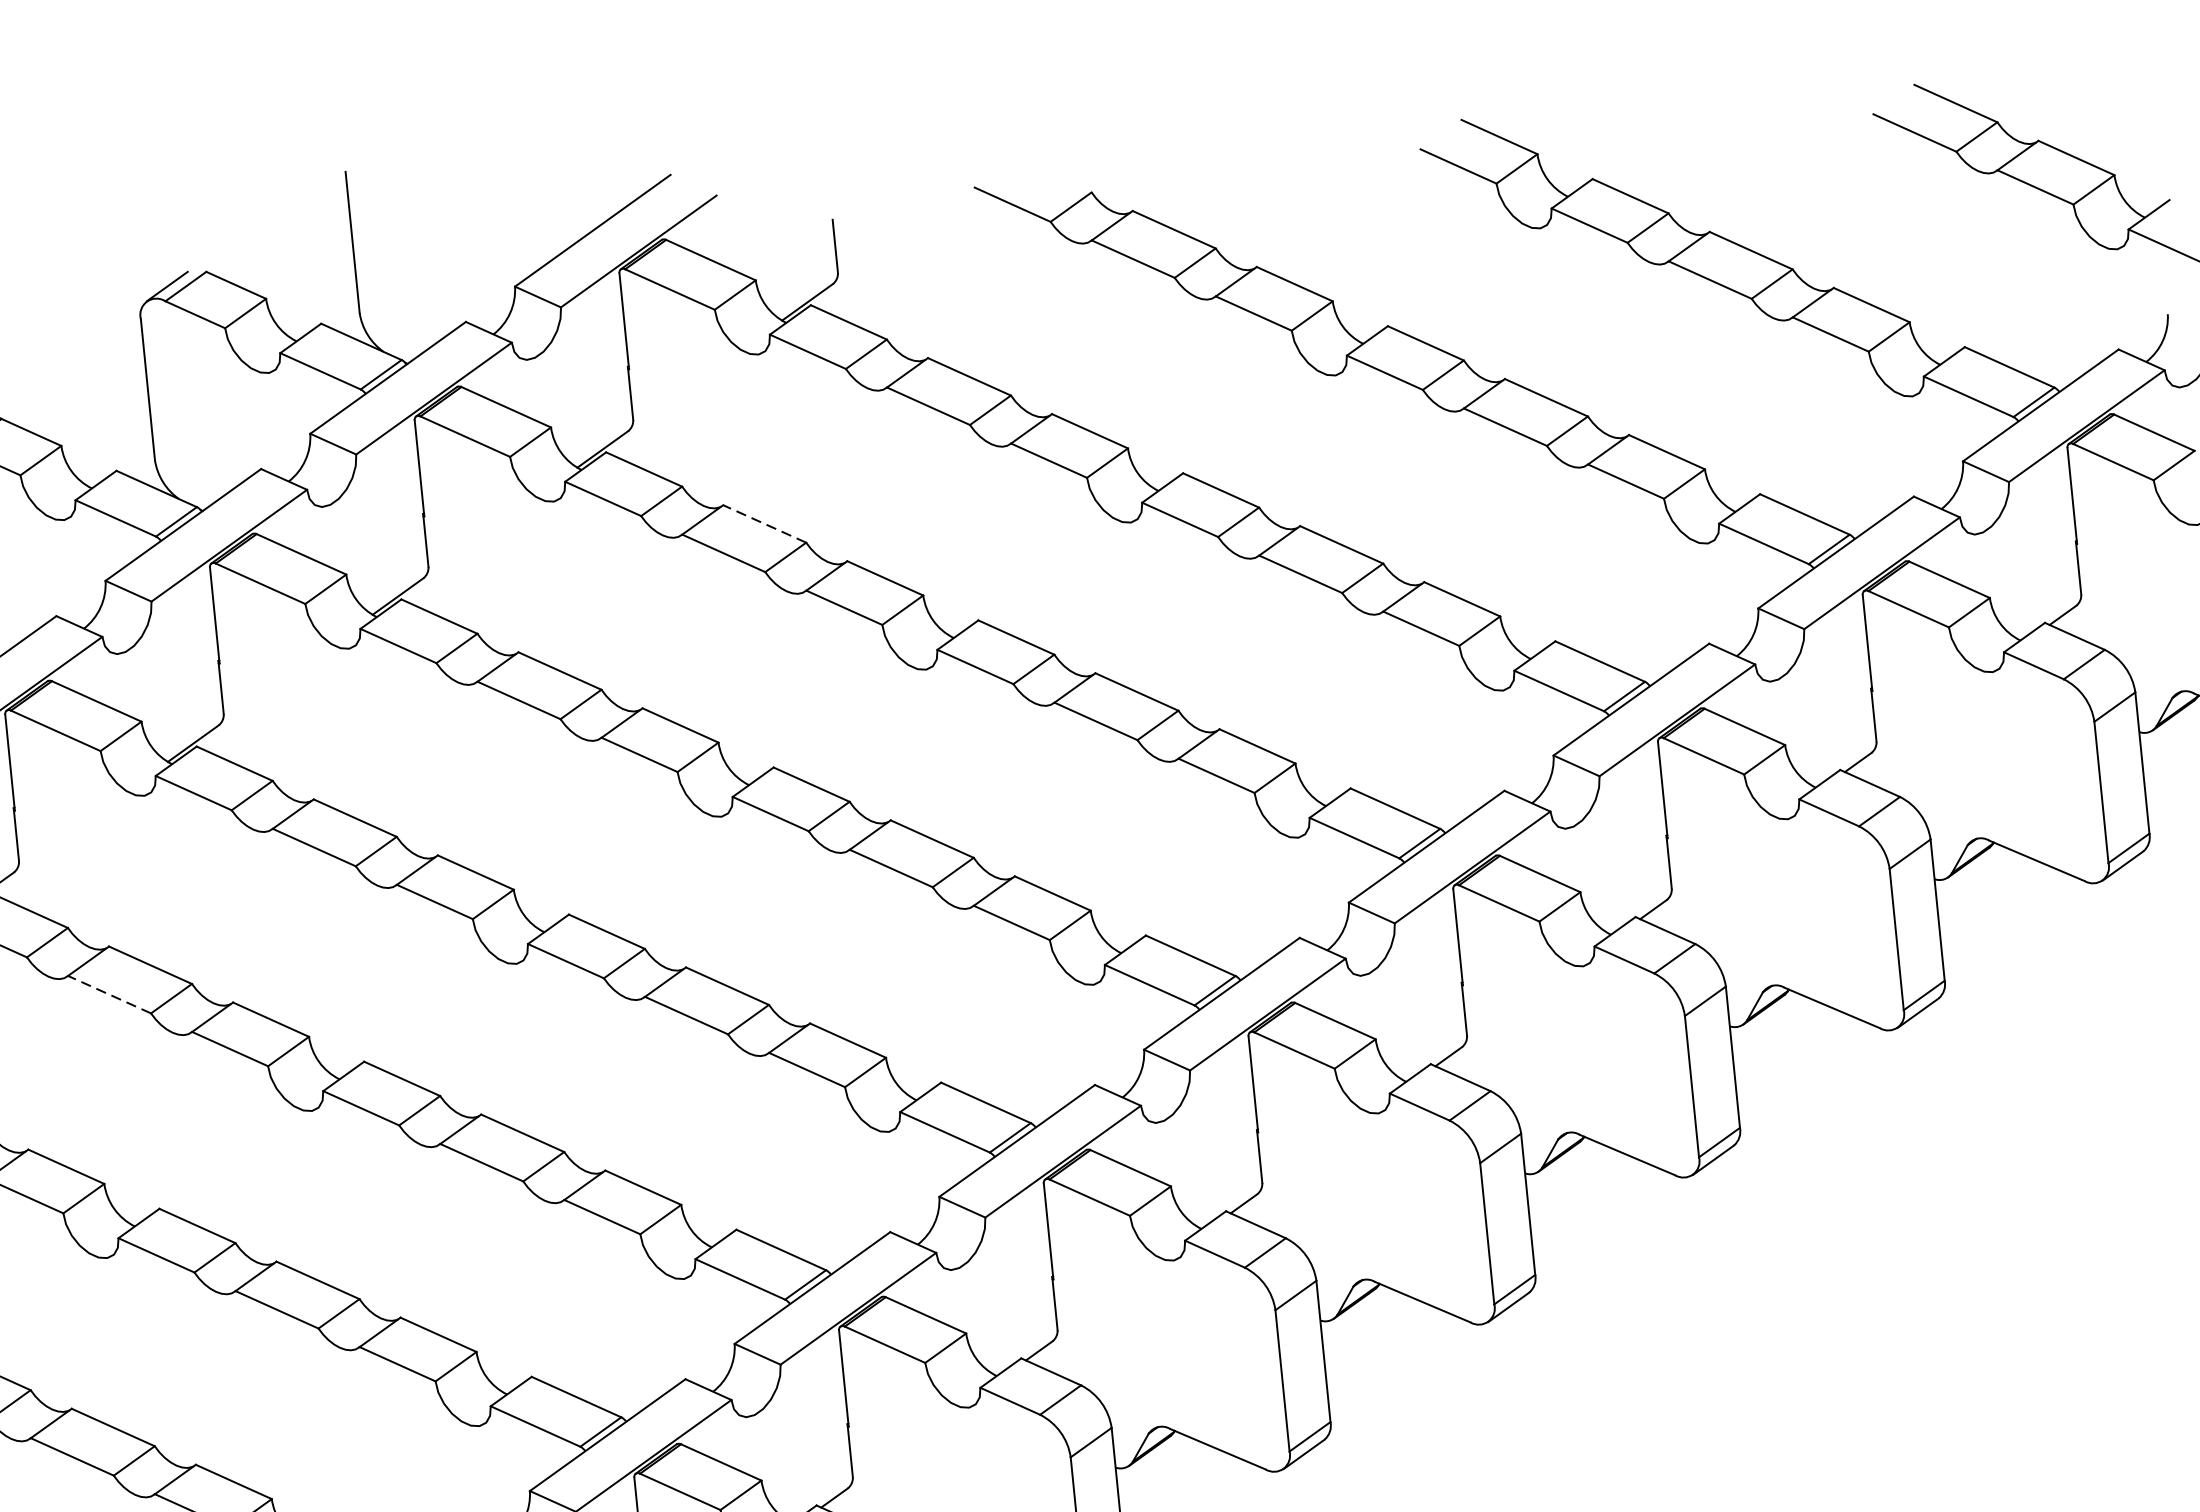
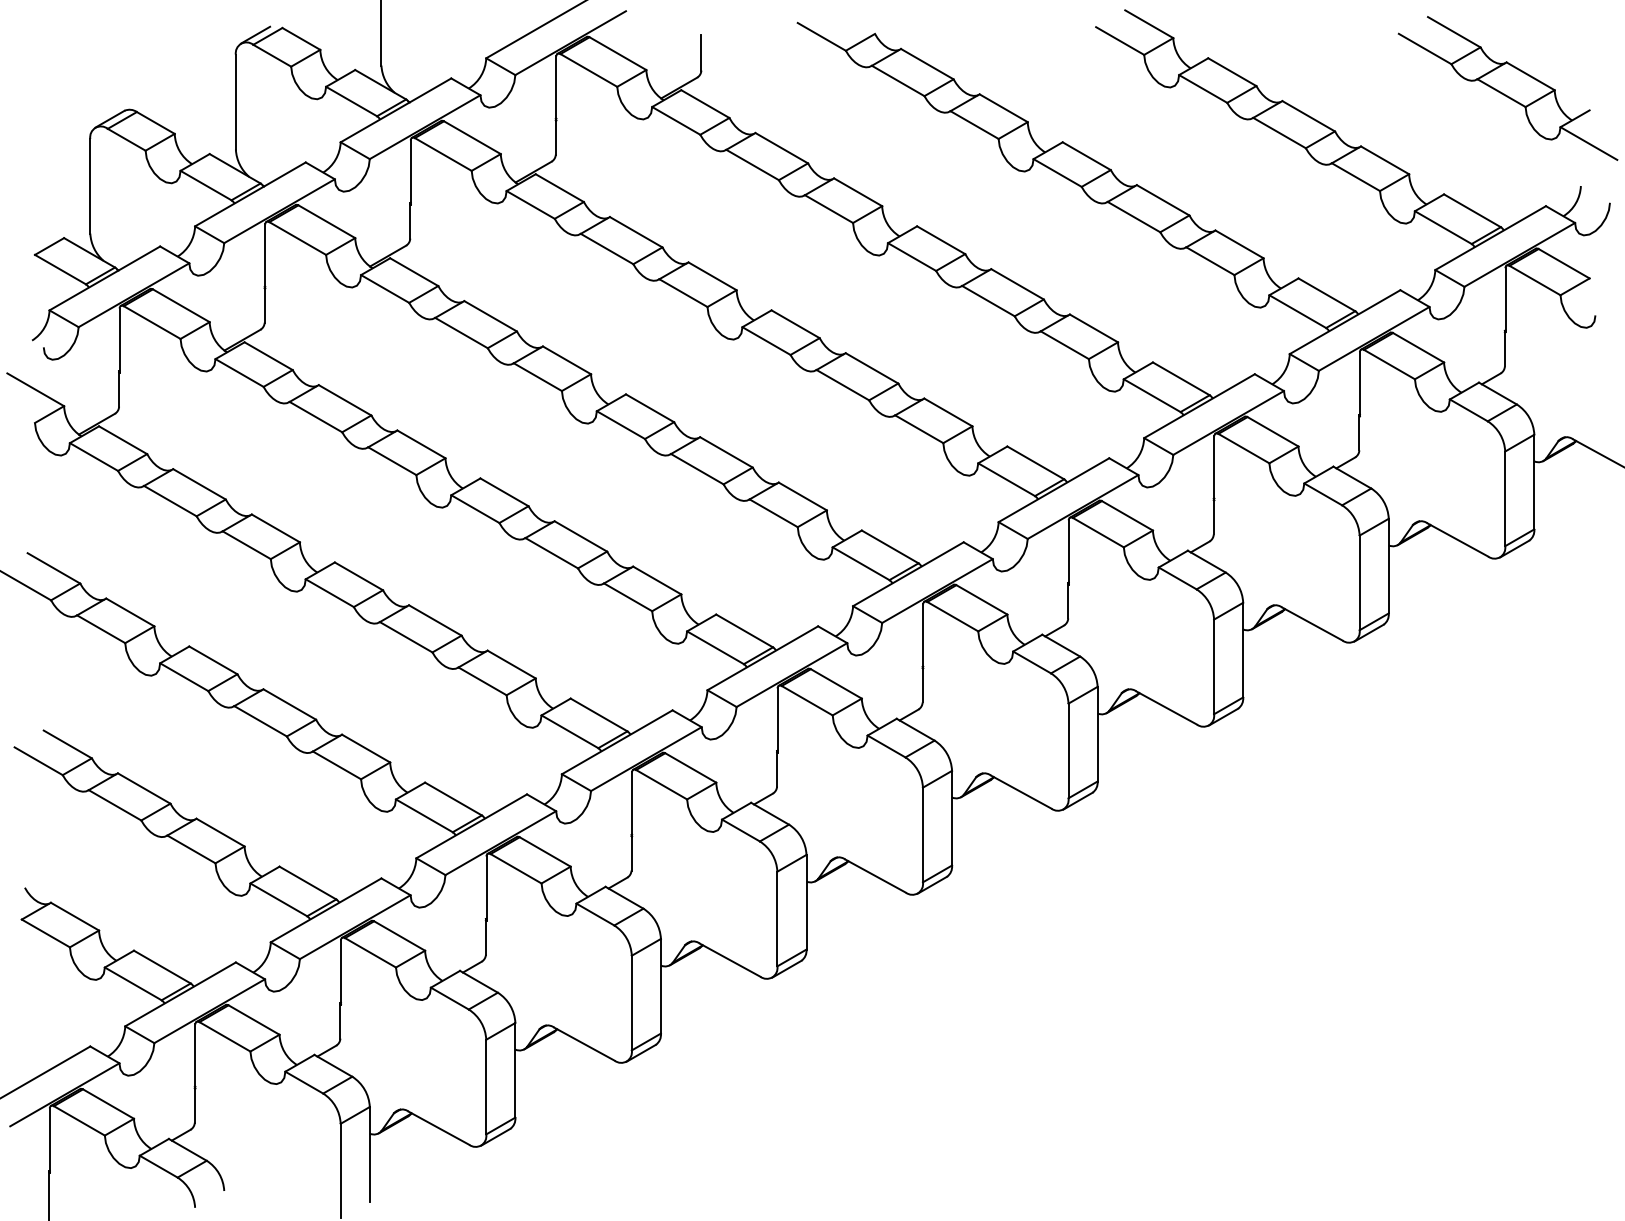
line: (763, 522) -> (635, 231), dashed -> solid
line: (108, 993) -> (169, 500), dashed -> solid

